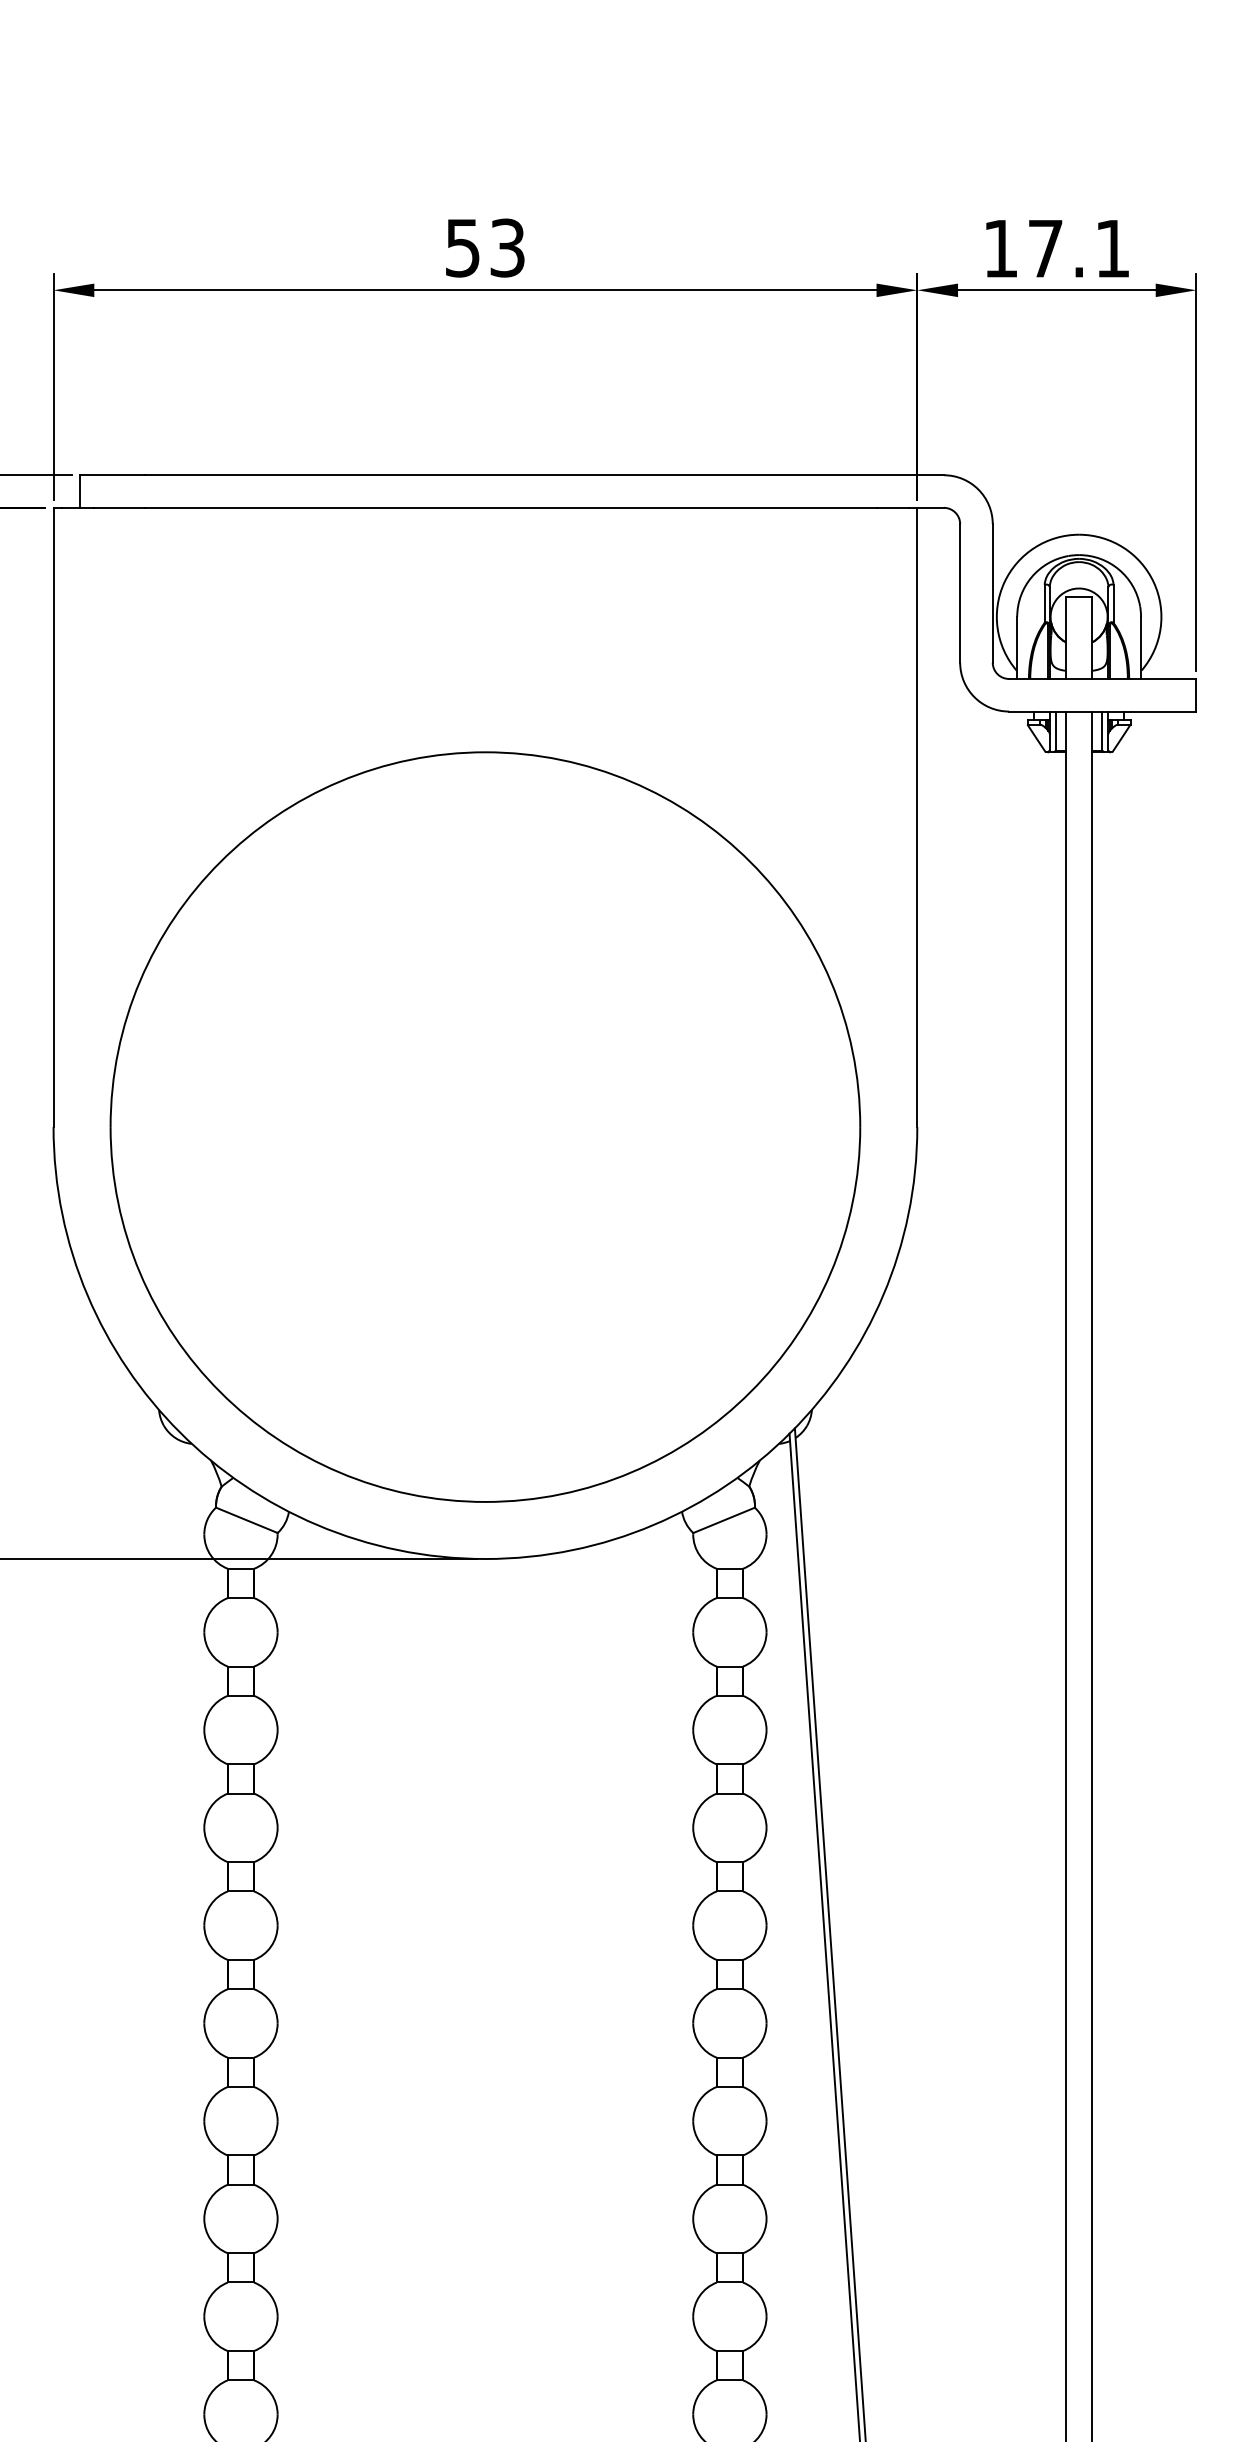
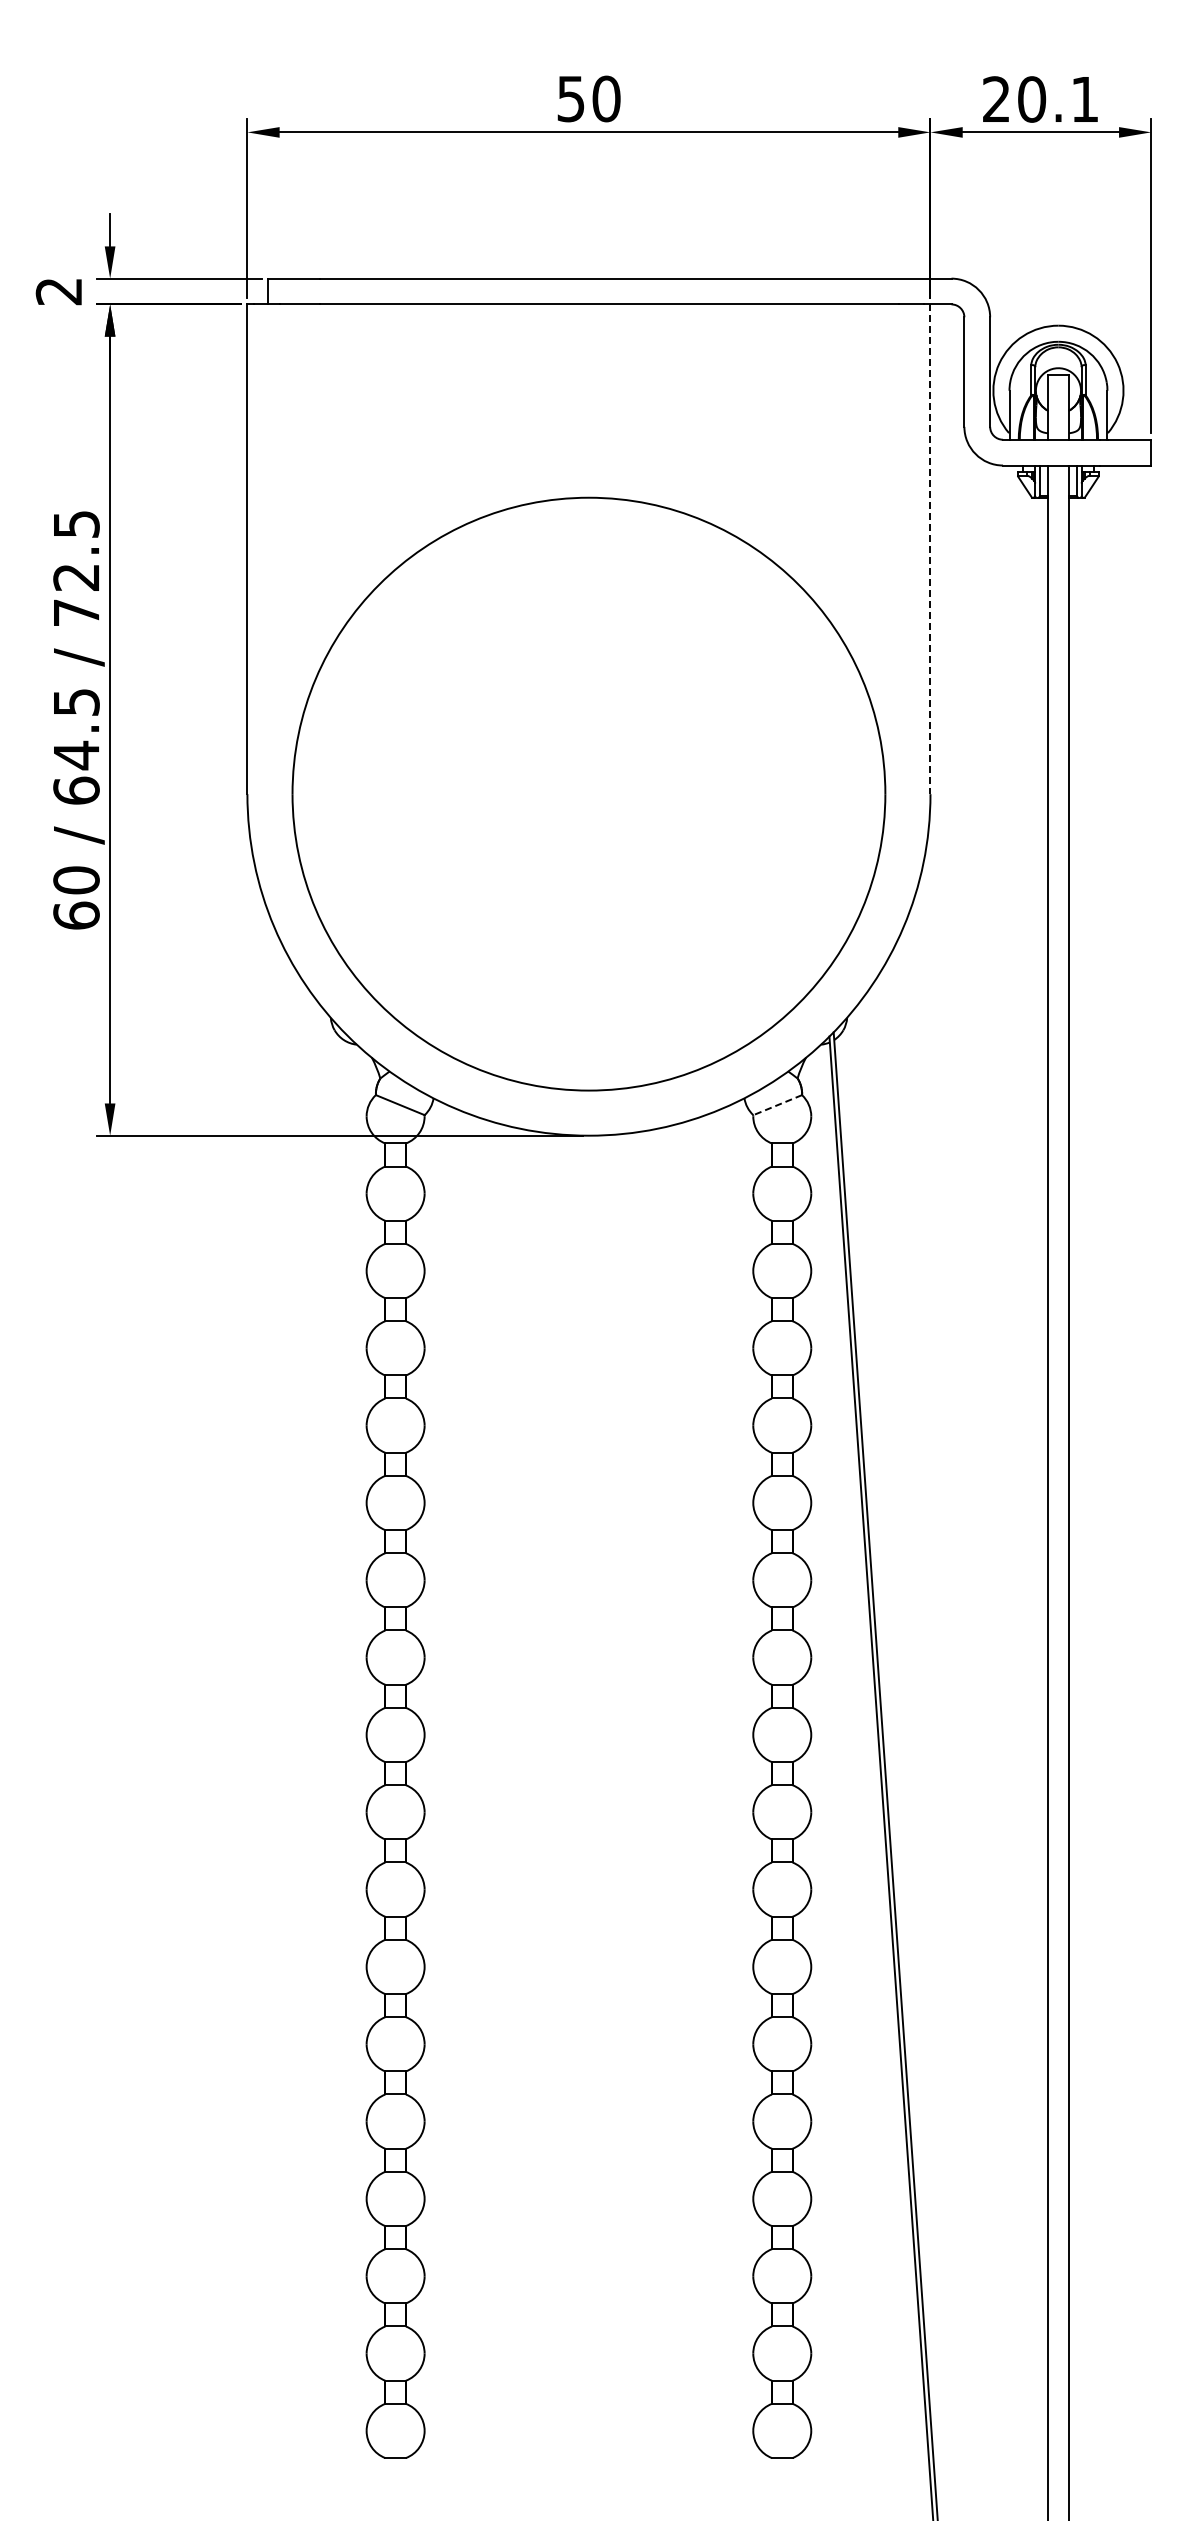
text: (507, 247) -> (606, 98), 53 -> 50
text: (1023, 248) -> (1014, 99), 17.1 -> 20.1
line: (917, 817) -> (930, 549), solid -> dashed
line: (723, 1520) -> (777, 1105), solid -> dashed

